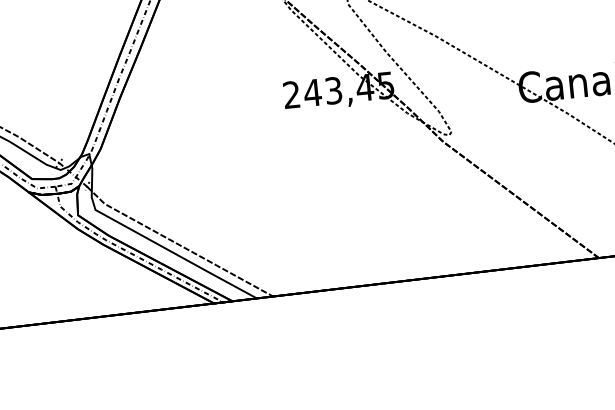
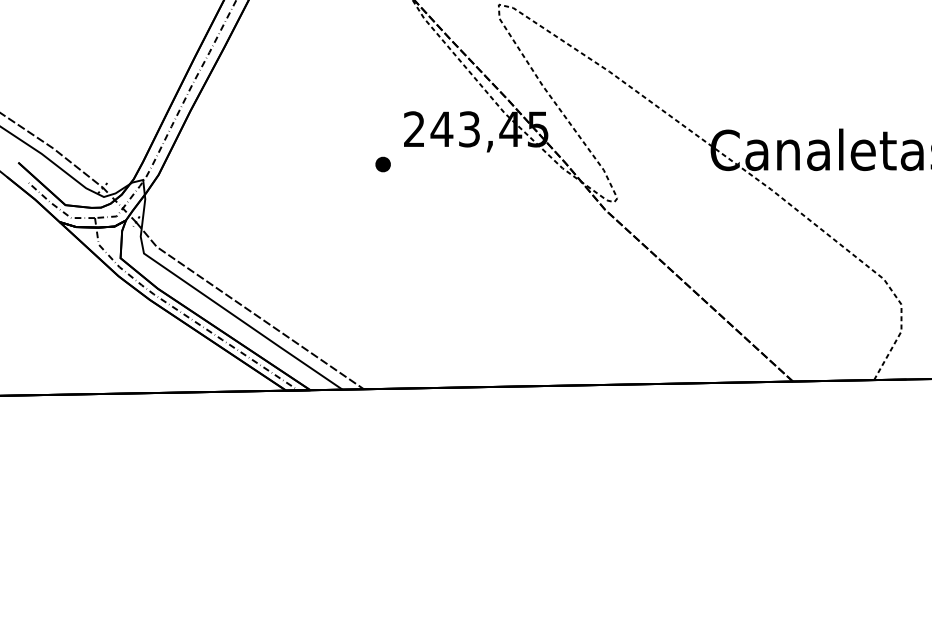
part: (270, 124) -> (382, 164), added

